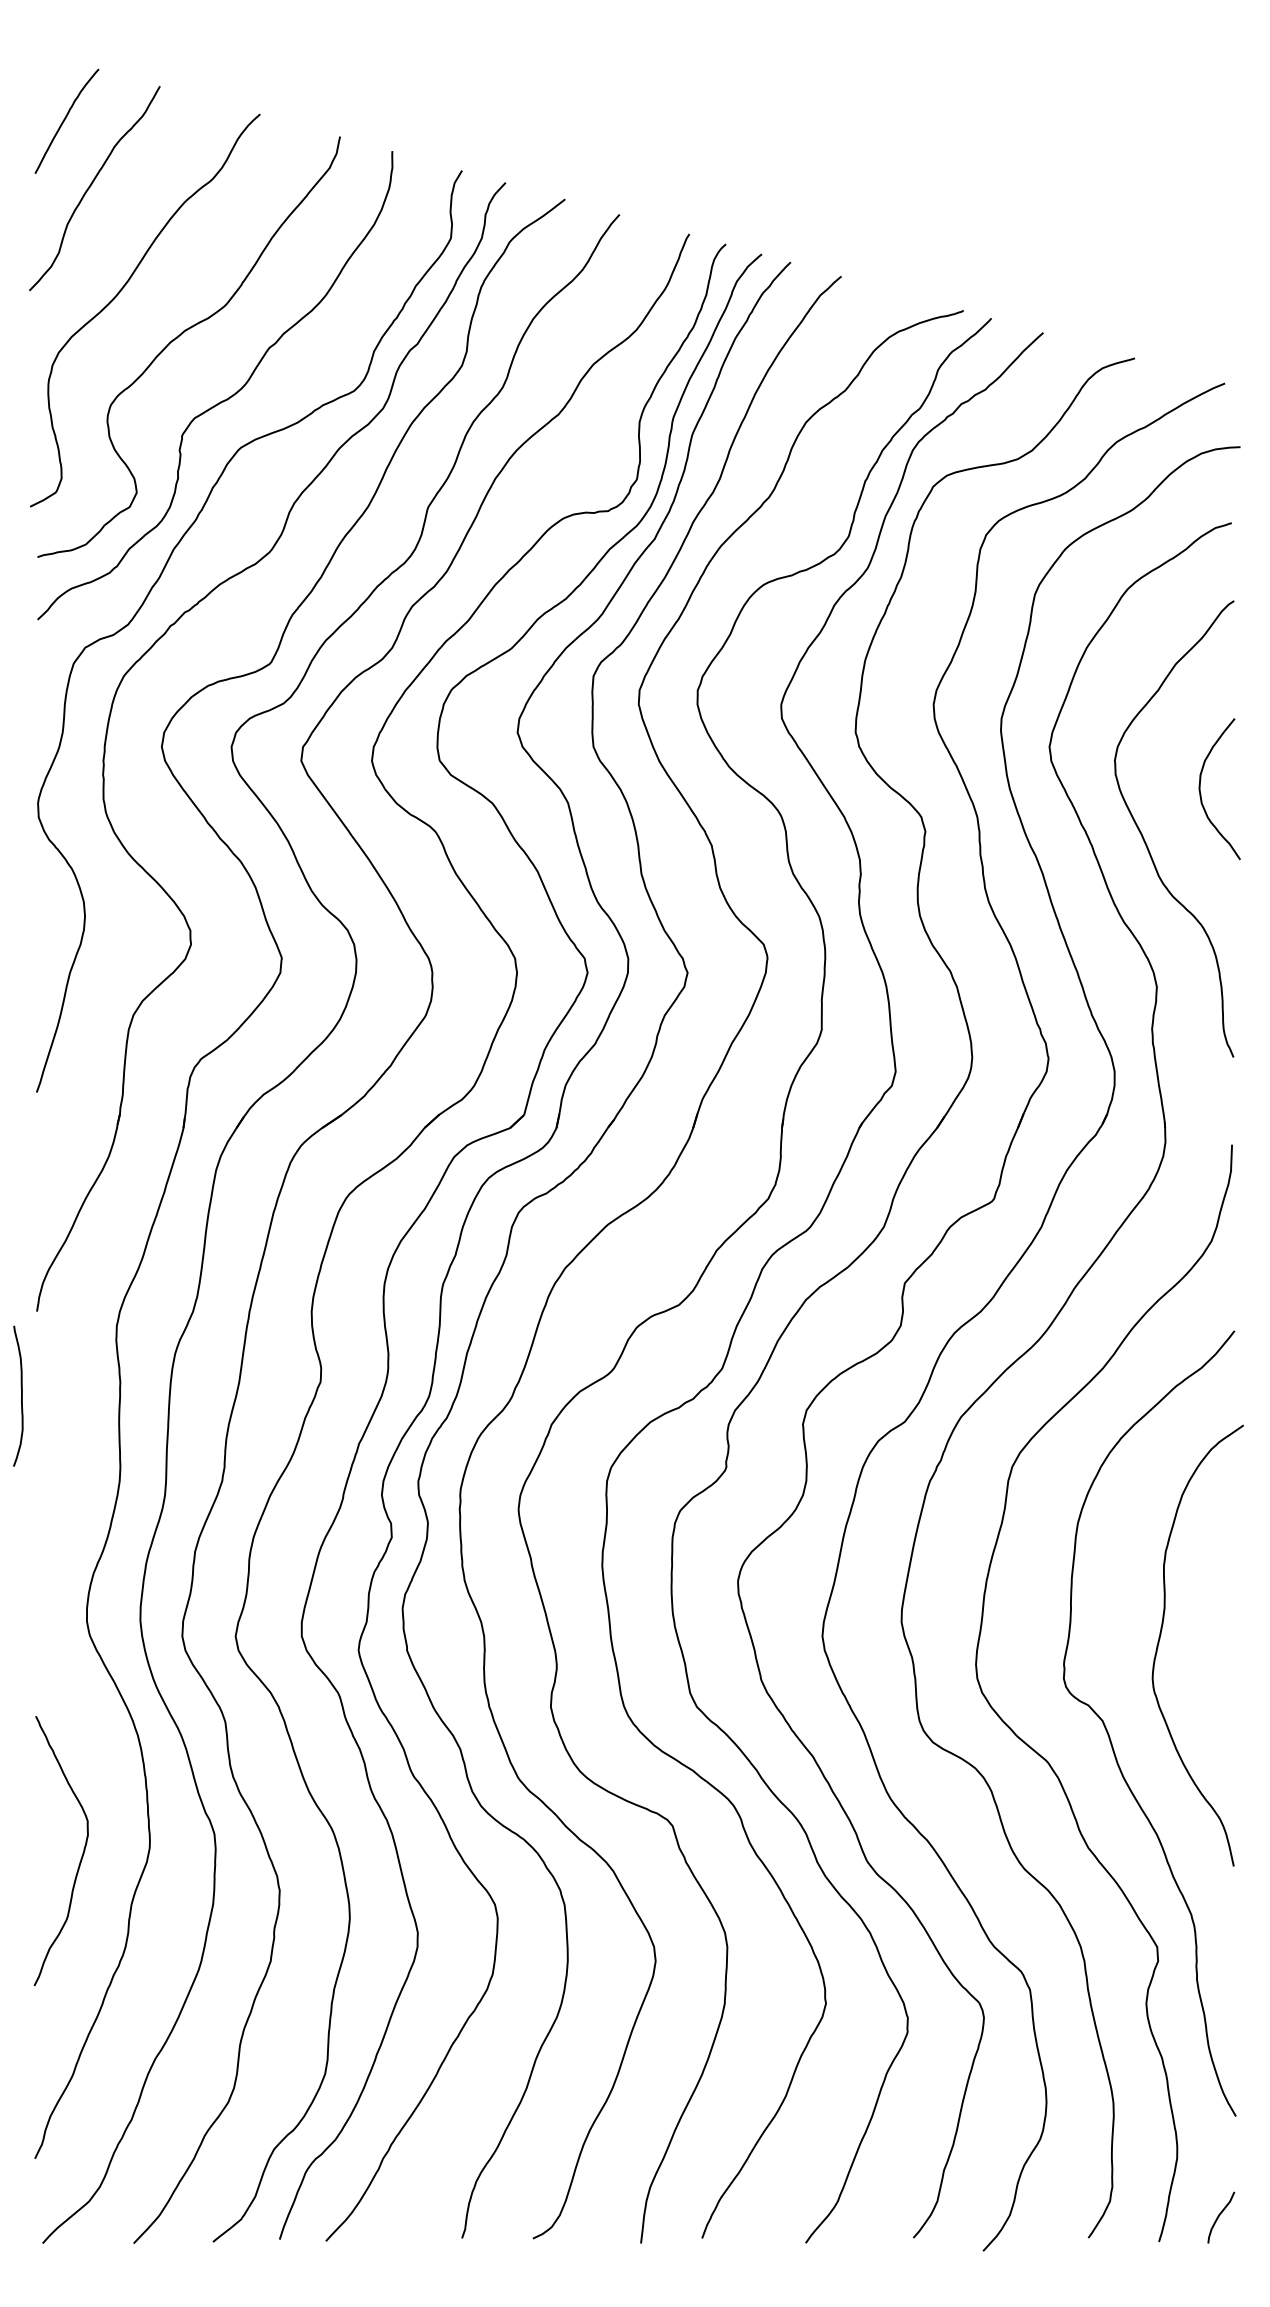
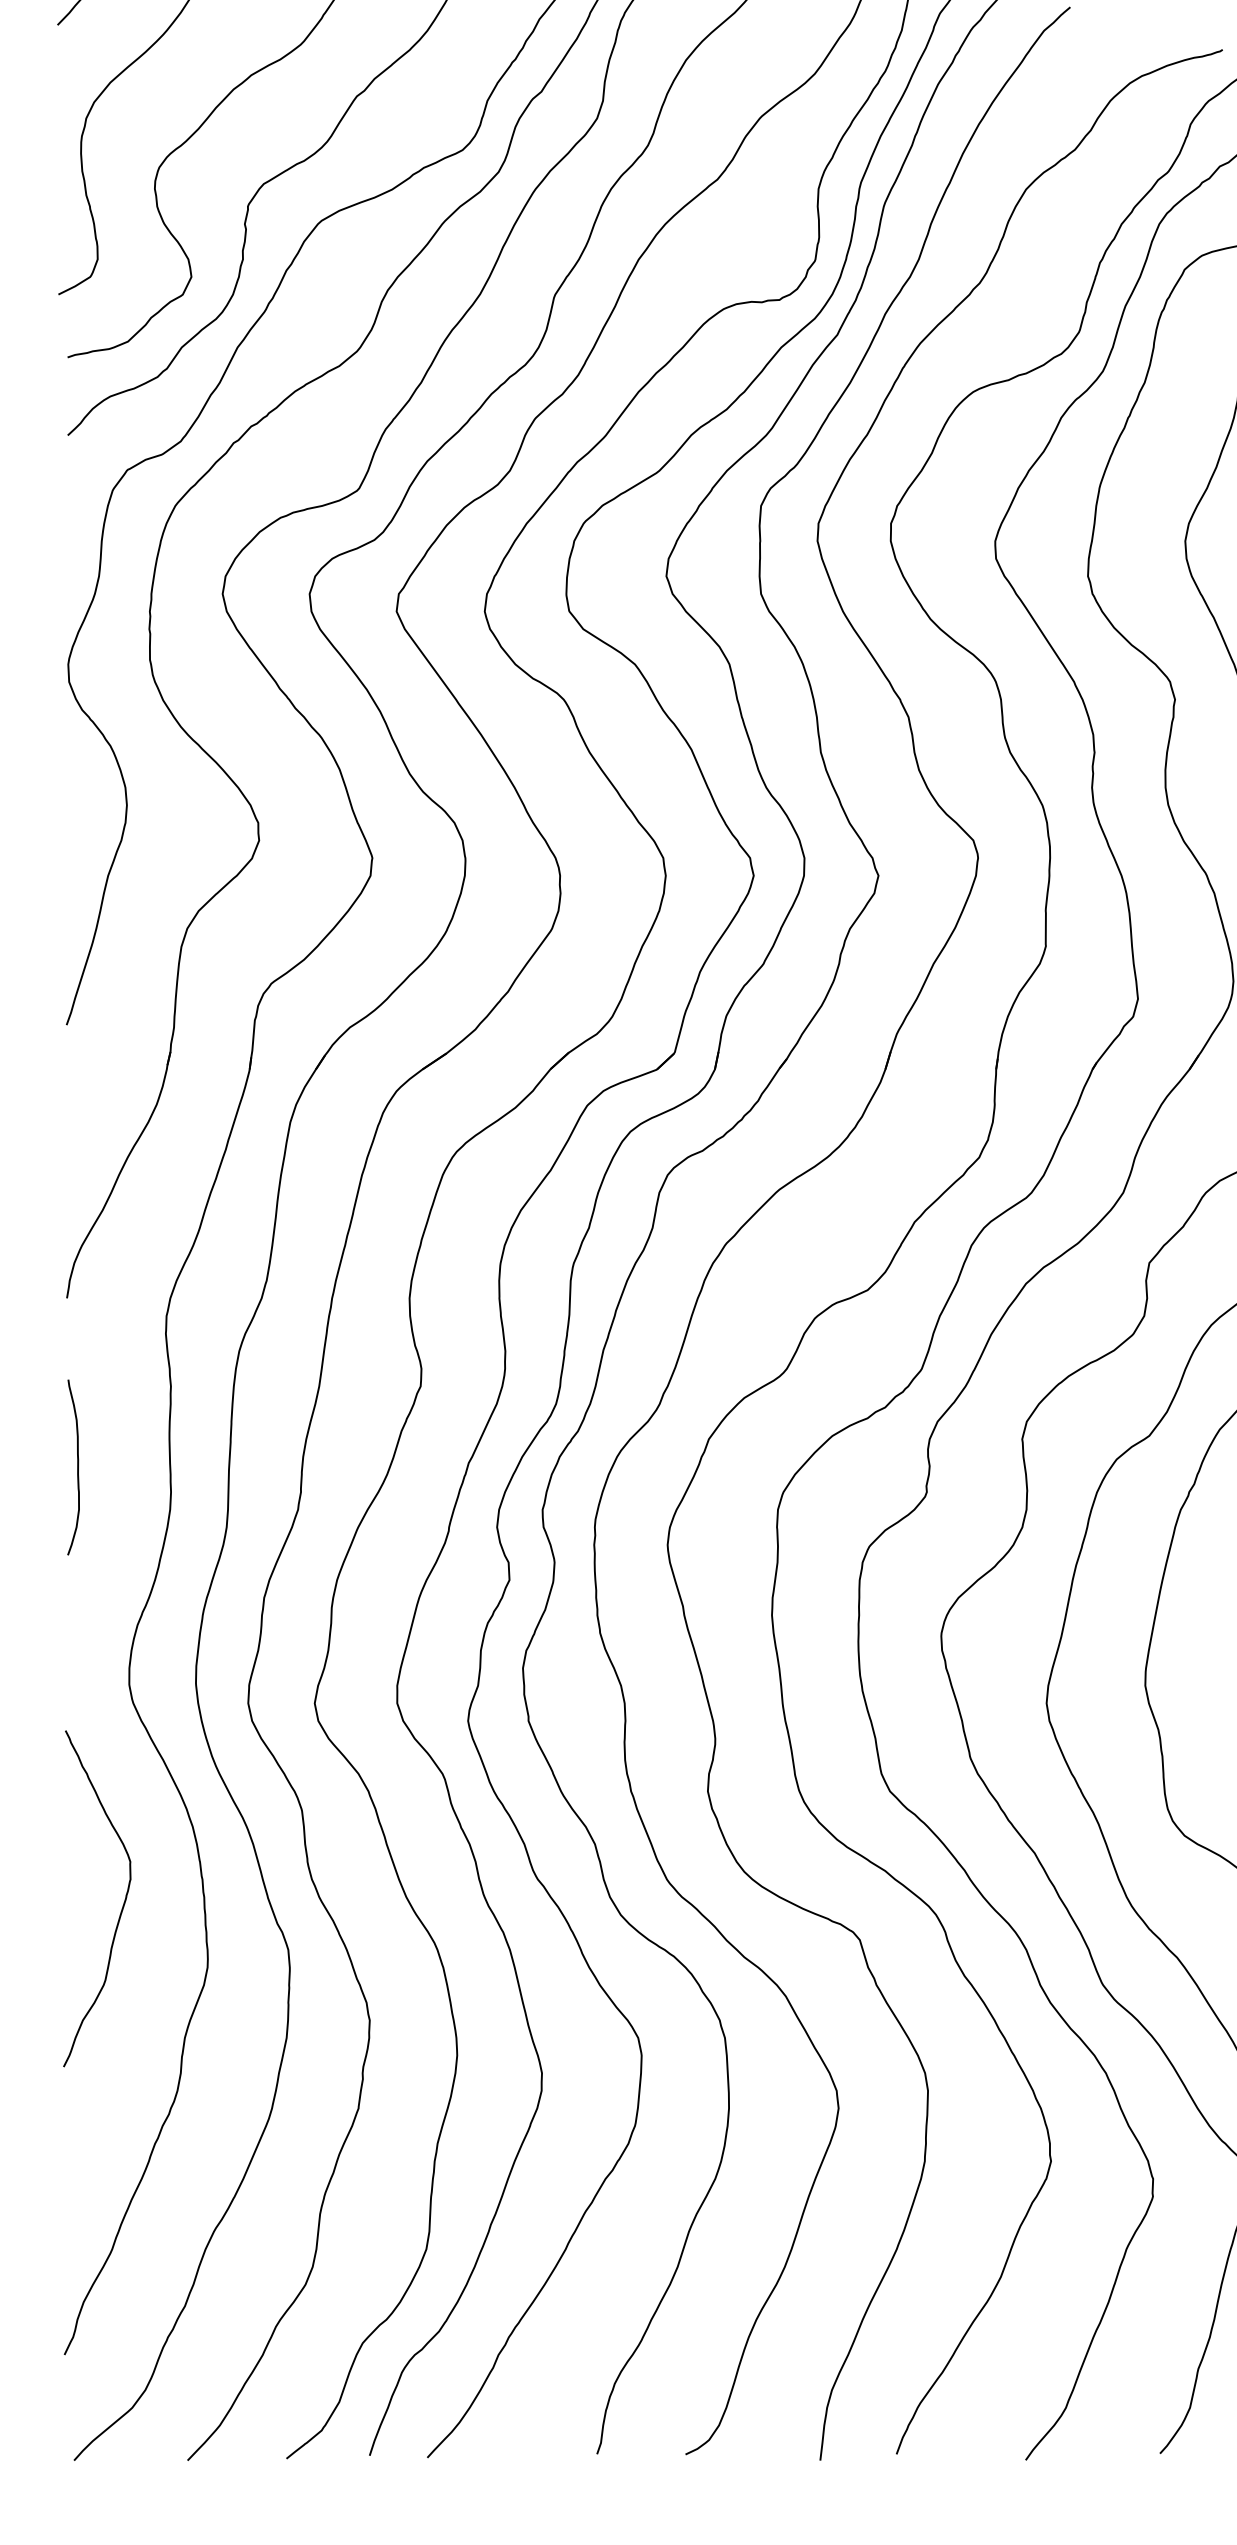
curve: (21, 1395) -> (77, 1466), moved
curve: (80, 1858) -> (121, 1908), moved

